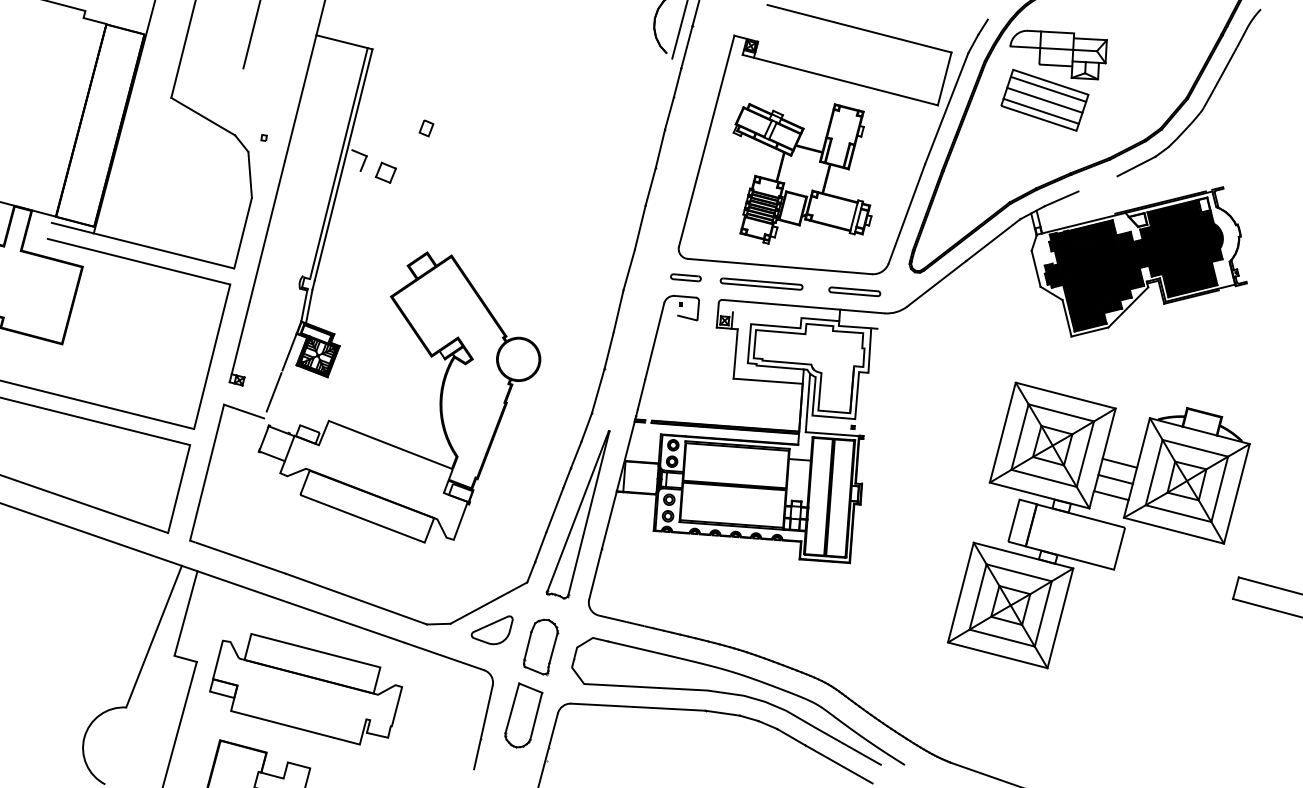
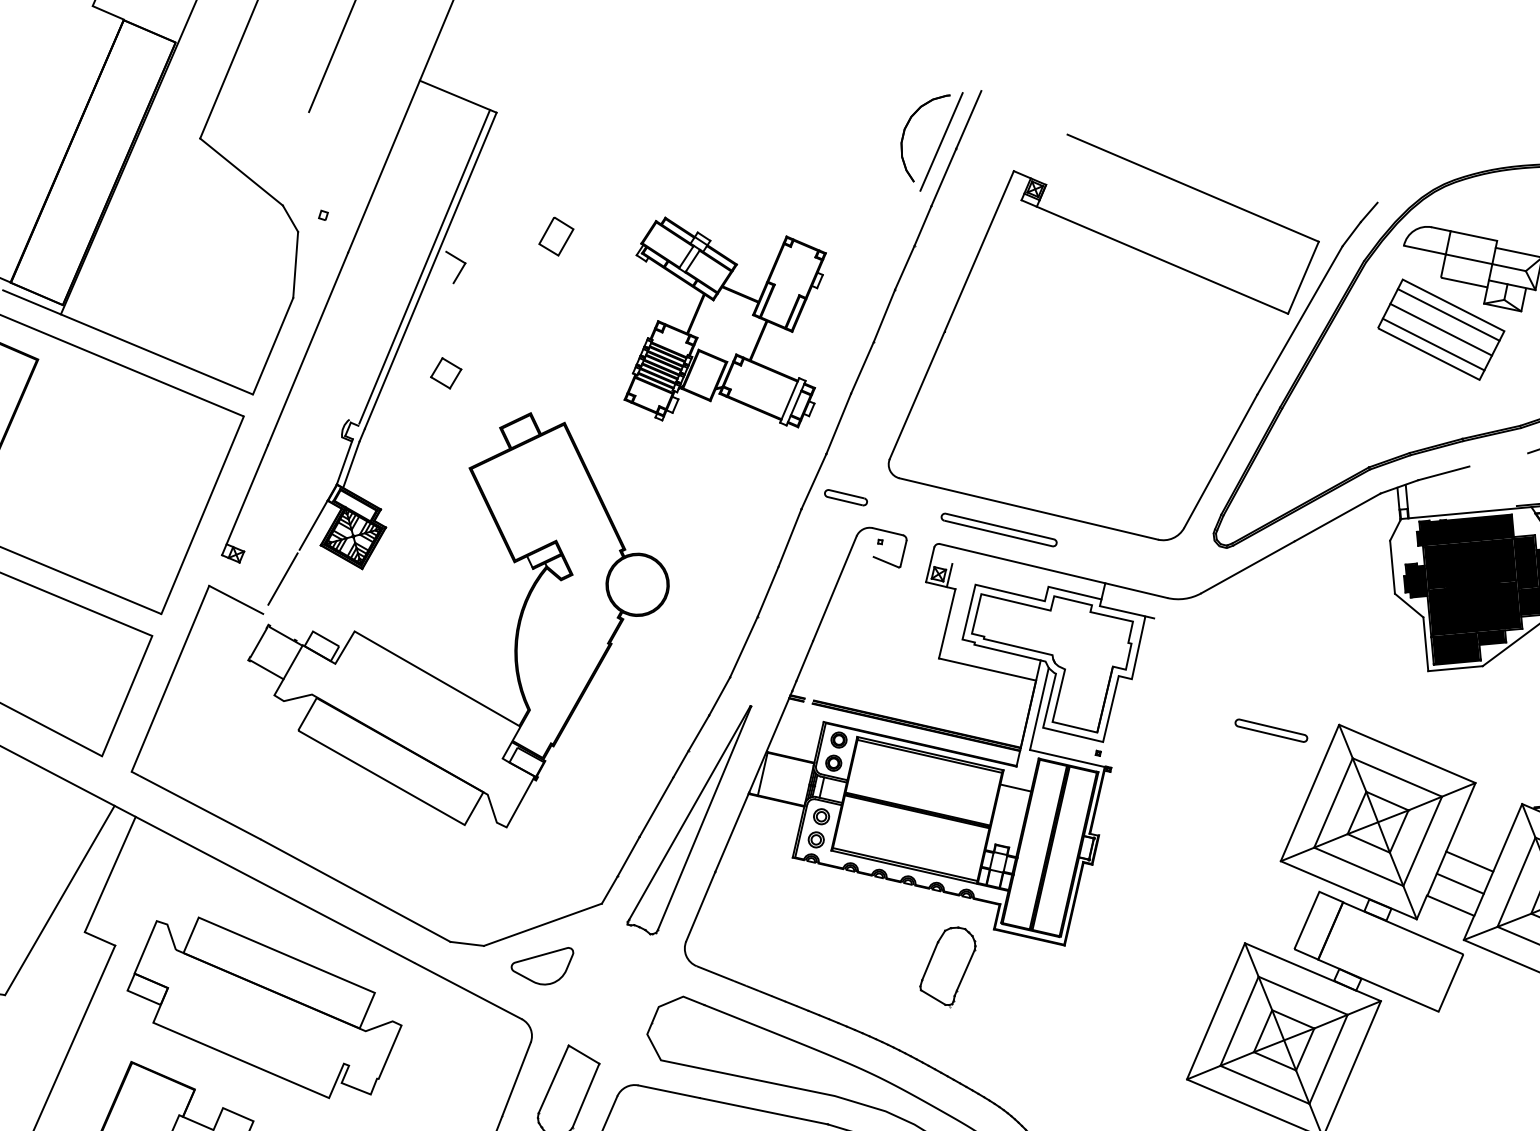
part: (426, 128) -> (556, 236), size x1.6
part: (385, 172) -> (445, 372), moved
part: (802, 173) -> (725, 327), moved
part: (685, 277) -> (845, 497), moved
part: (854, 291) -> (1271, 730), moved
part: (541, 647) -> (948, 966), moved

